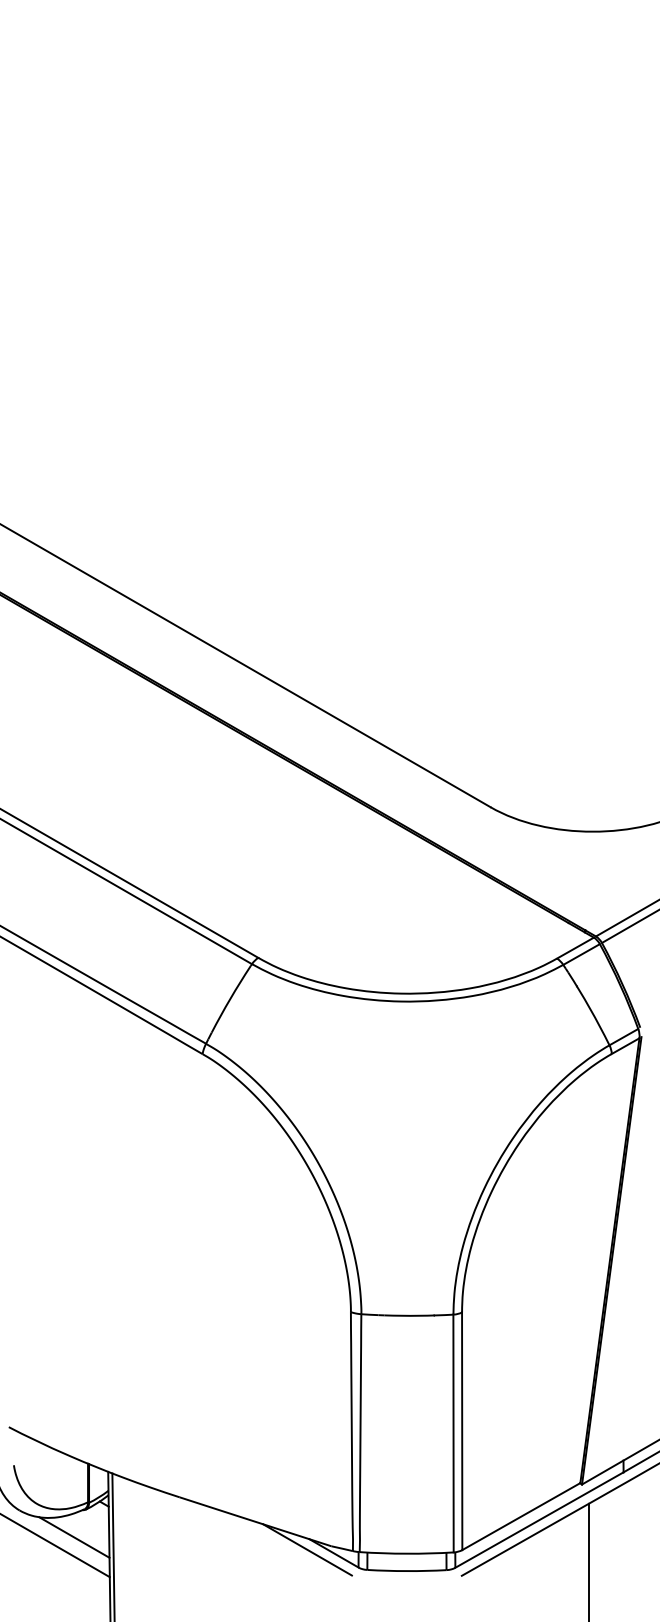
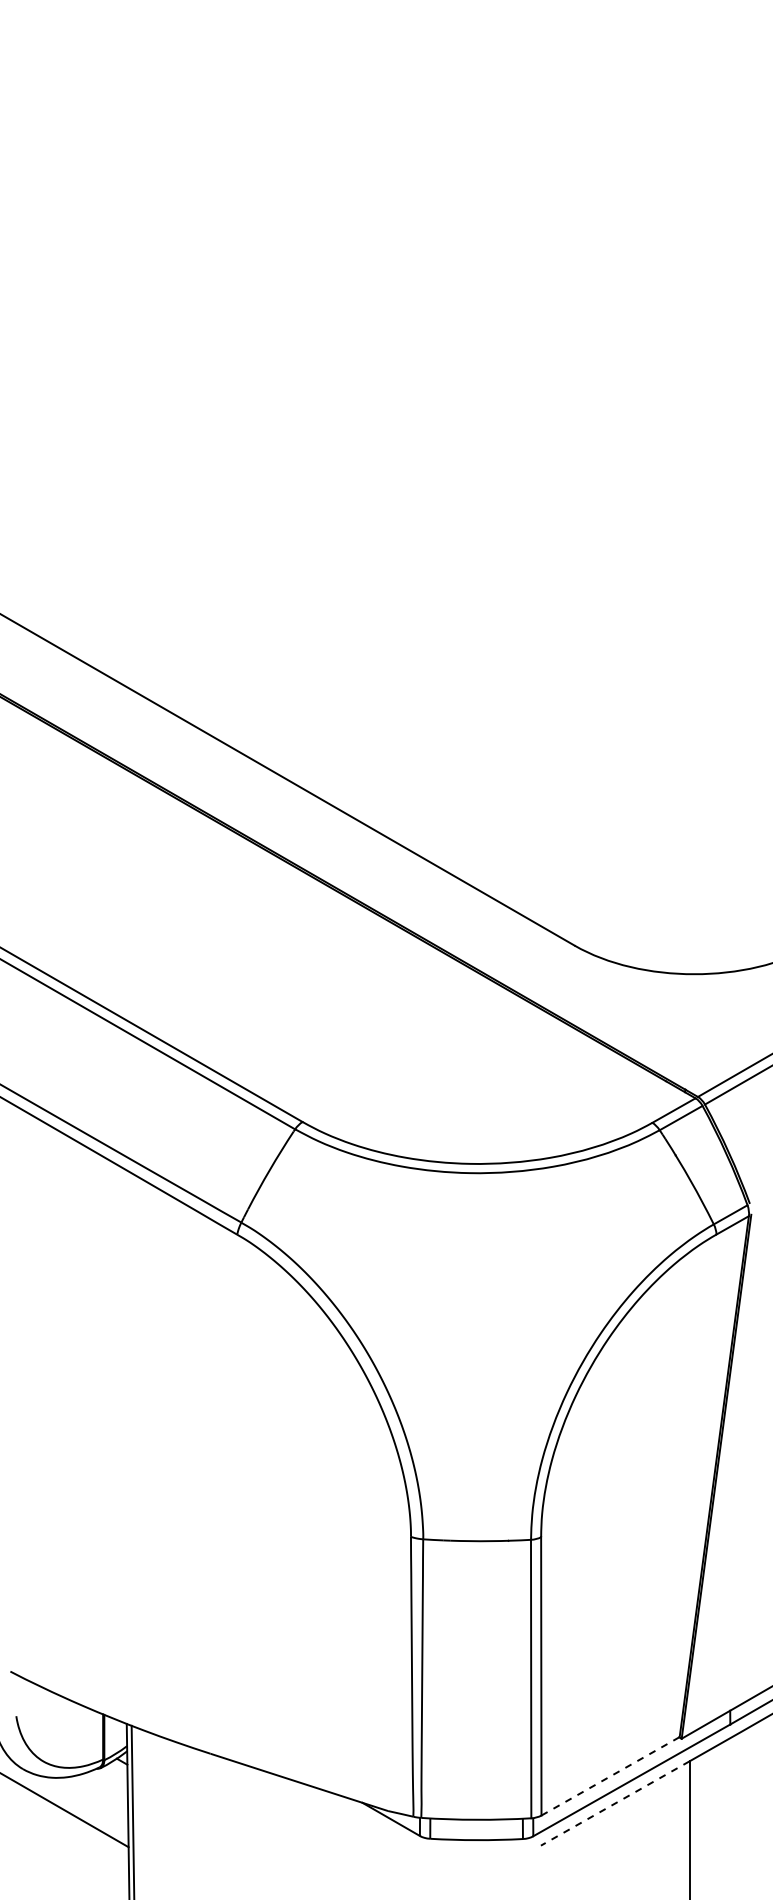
line: (522, 1516) -> (611, 1776), solid -> dashed
line: (74, 1537) -> (87, 1800), removed
line: (524, 1539) -> (614, 1803), solid -> dashed
line: (307, 1550) -> (360, 1815), removed

